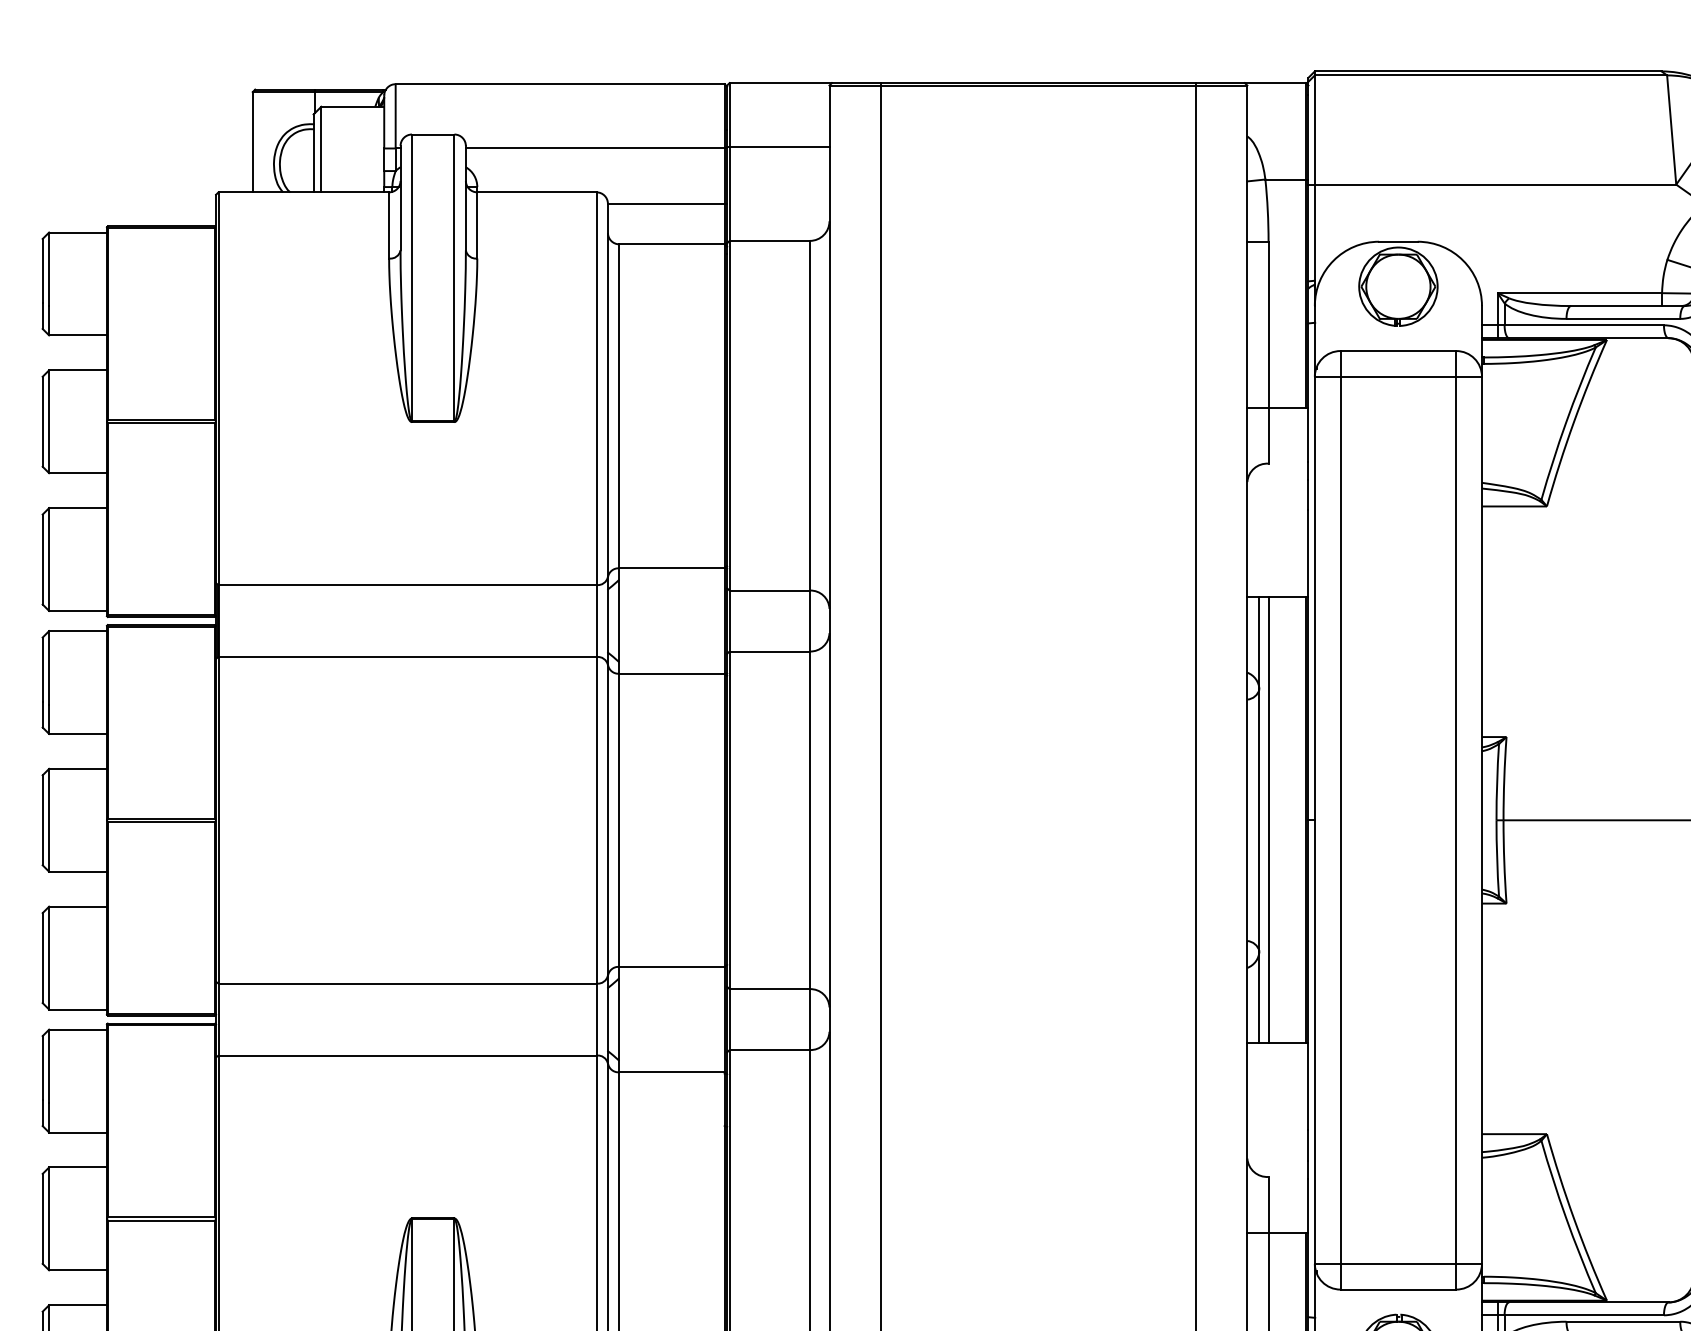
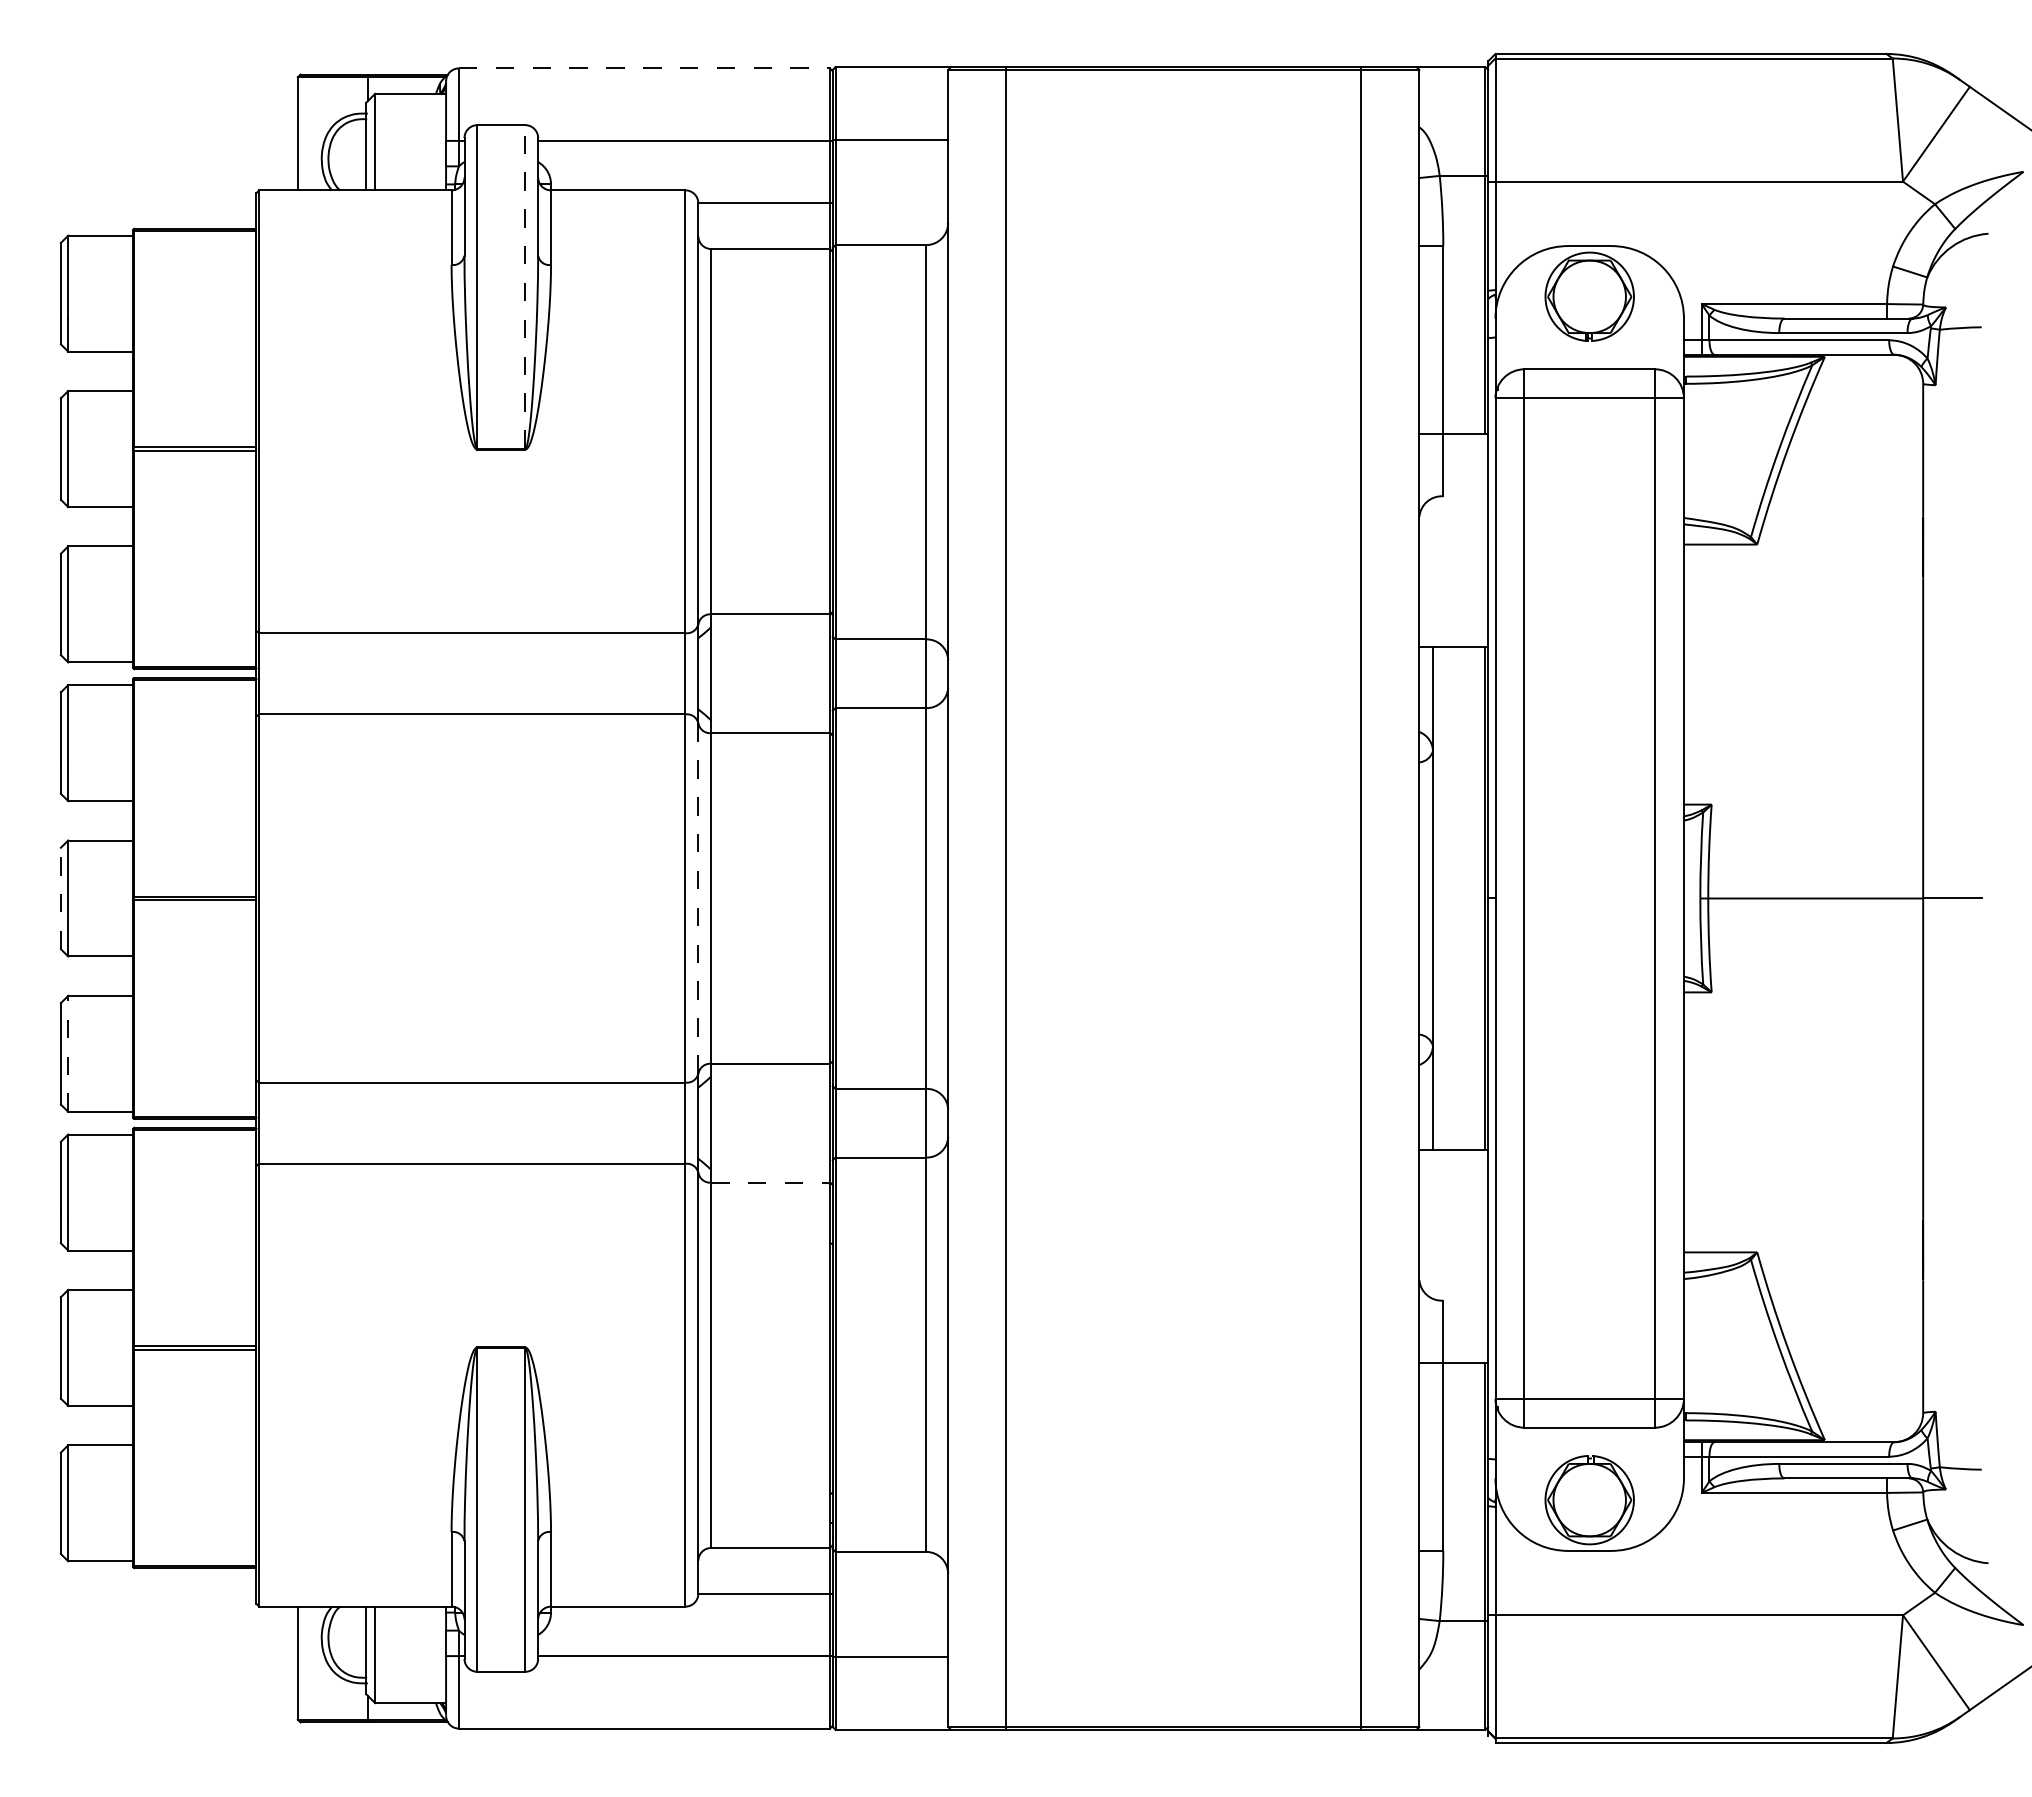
line: (560, 84) -> (644, 68), solid -> dashed
line: (454, 277) -> (525, 286), solid -> dashed
line: (42, 820) -> (60, 898), solid -> dashed
line: (608, 820) -> (698, 898), solid -> dashed
line: (1269, 820) -> (1444, 898), removed
line: (49, 957) -> (68, 1053), solid -> dashed
line: (672, 1072) -> (771, 1182), solid -> dashed

